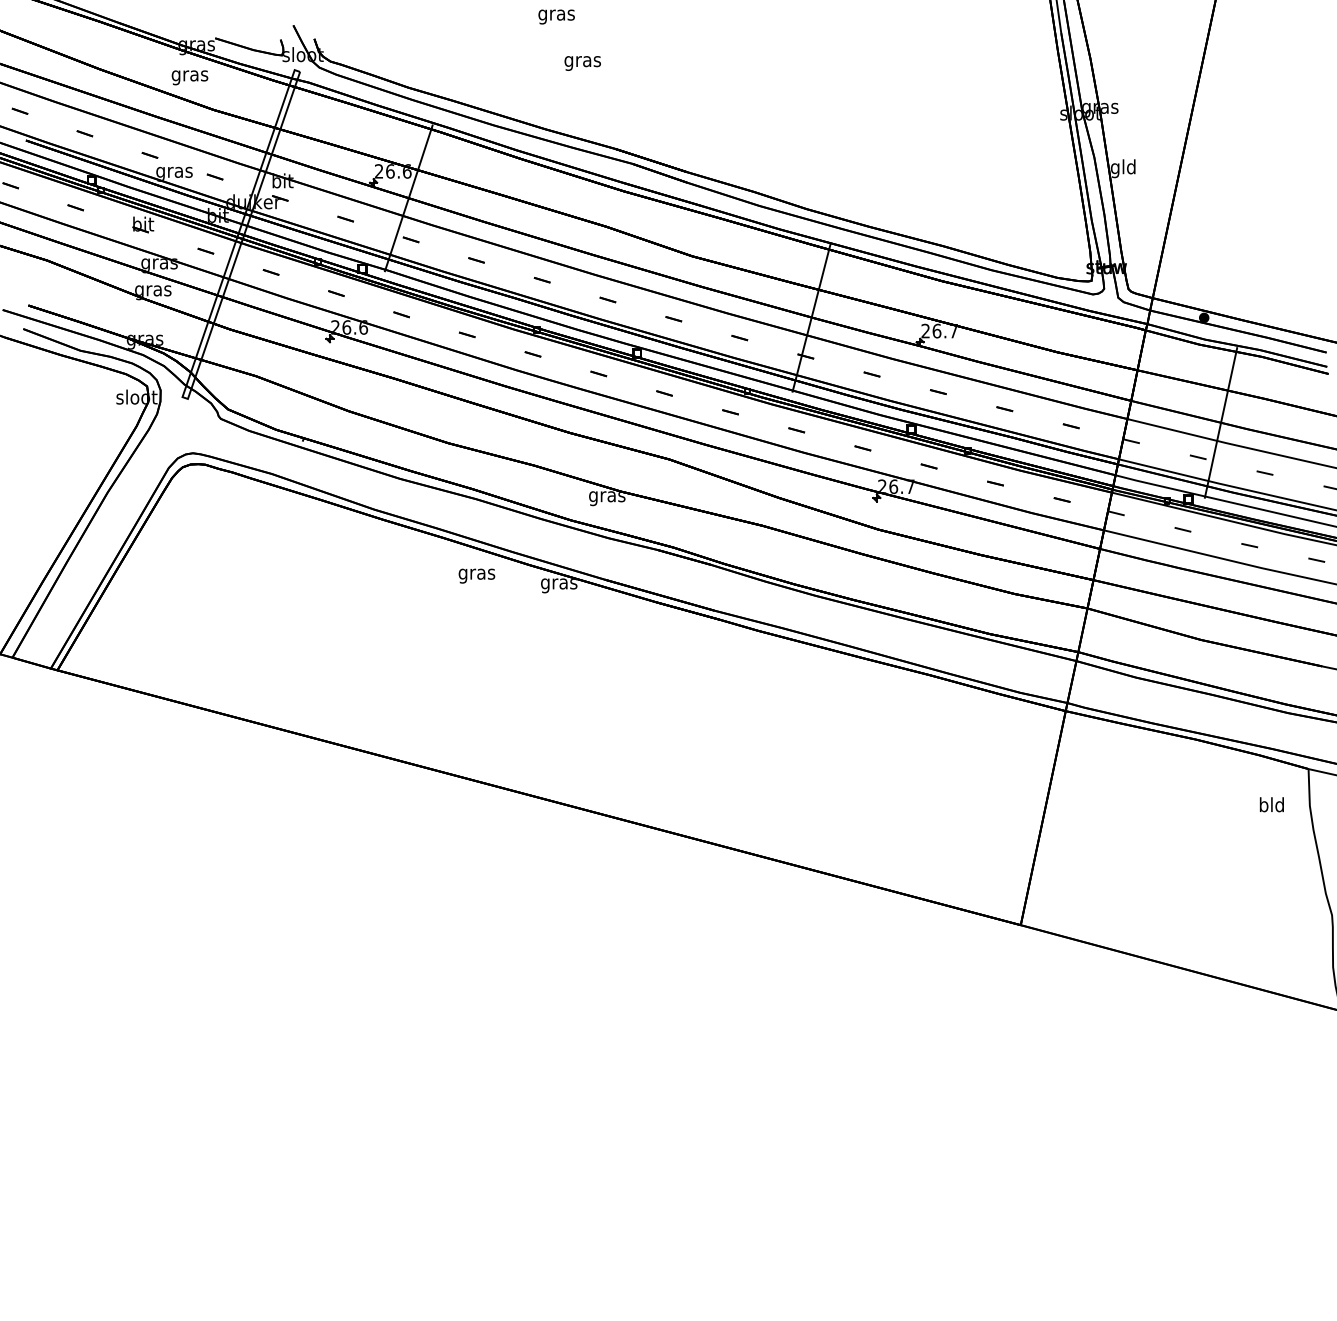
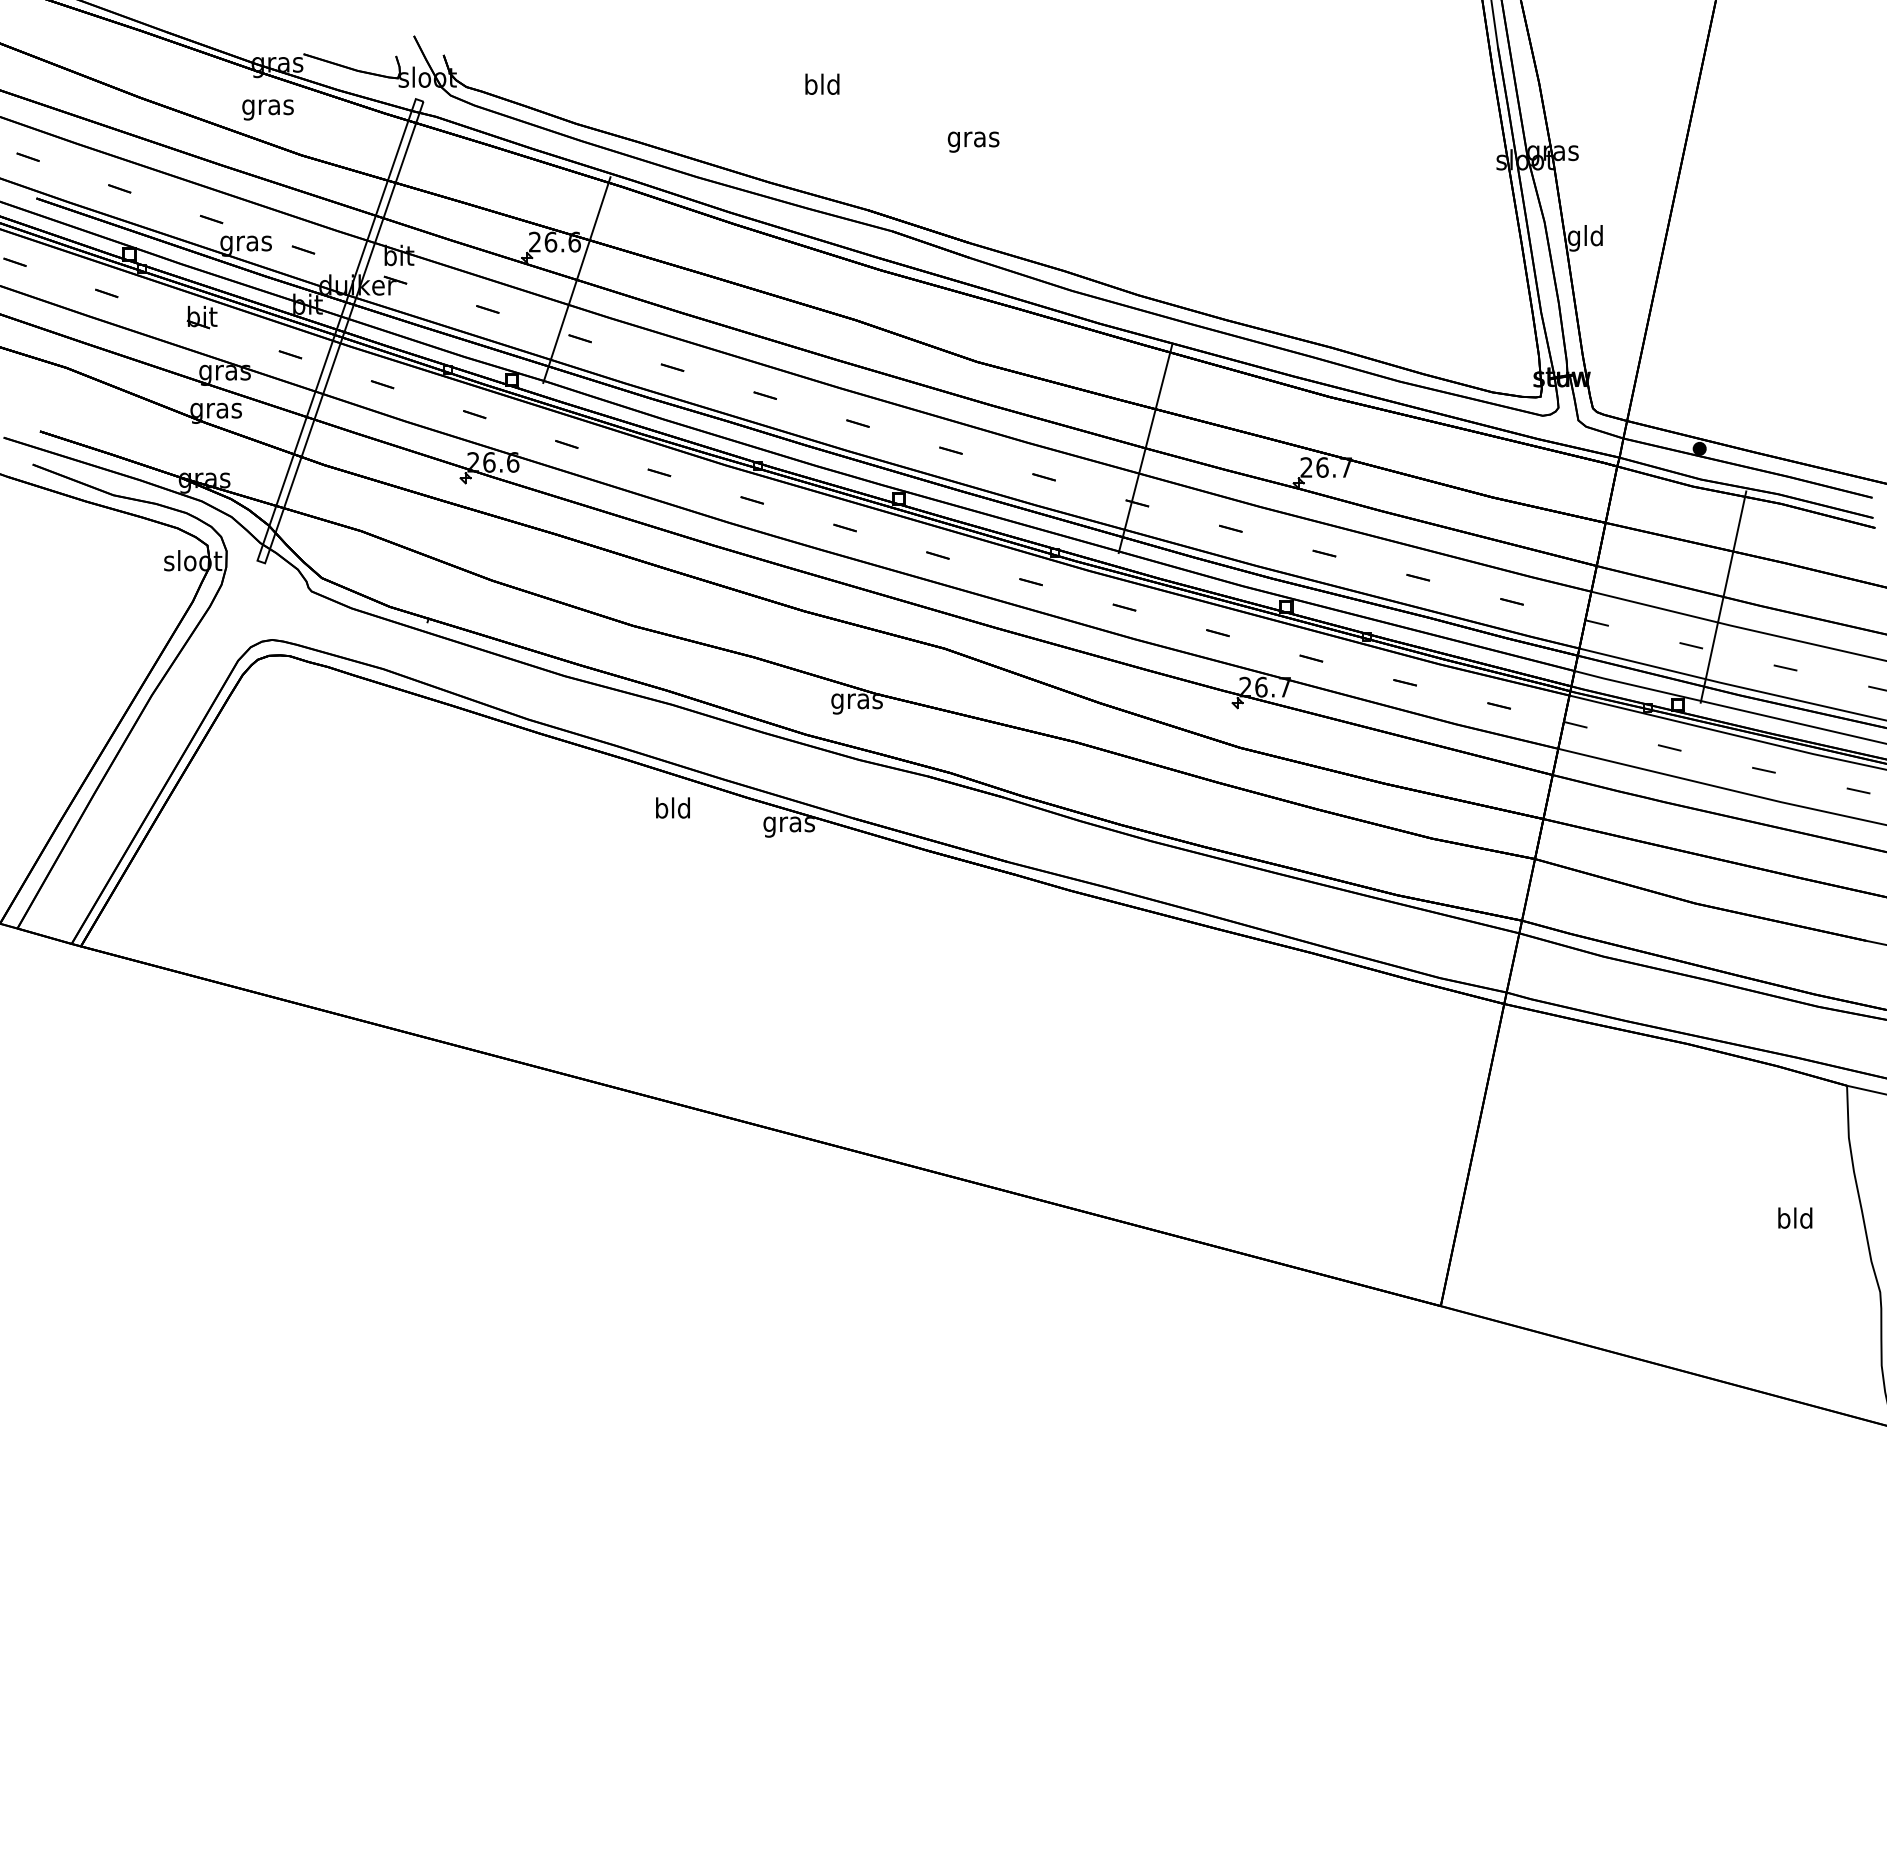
text: (556, 16) -> (973, 141), moved
text: (582, 61) -> (822, 86), gras -> bld
text: (476, 574) -> (672, 810), gras -> bld
text: (1272, 804) -> (1795, 1217), moved

